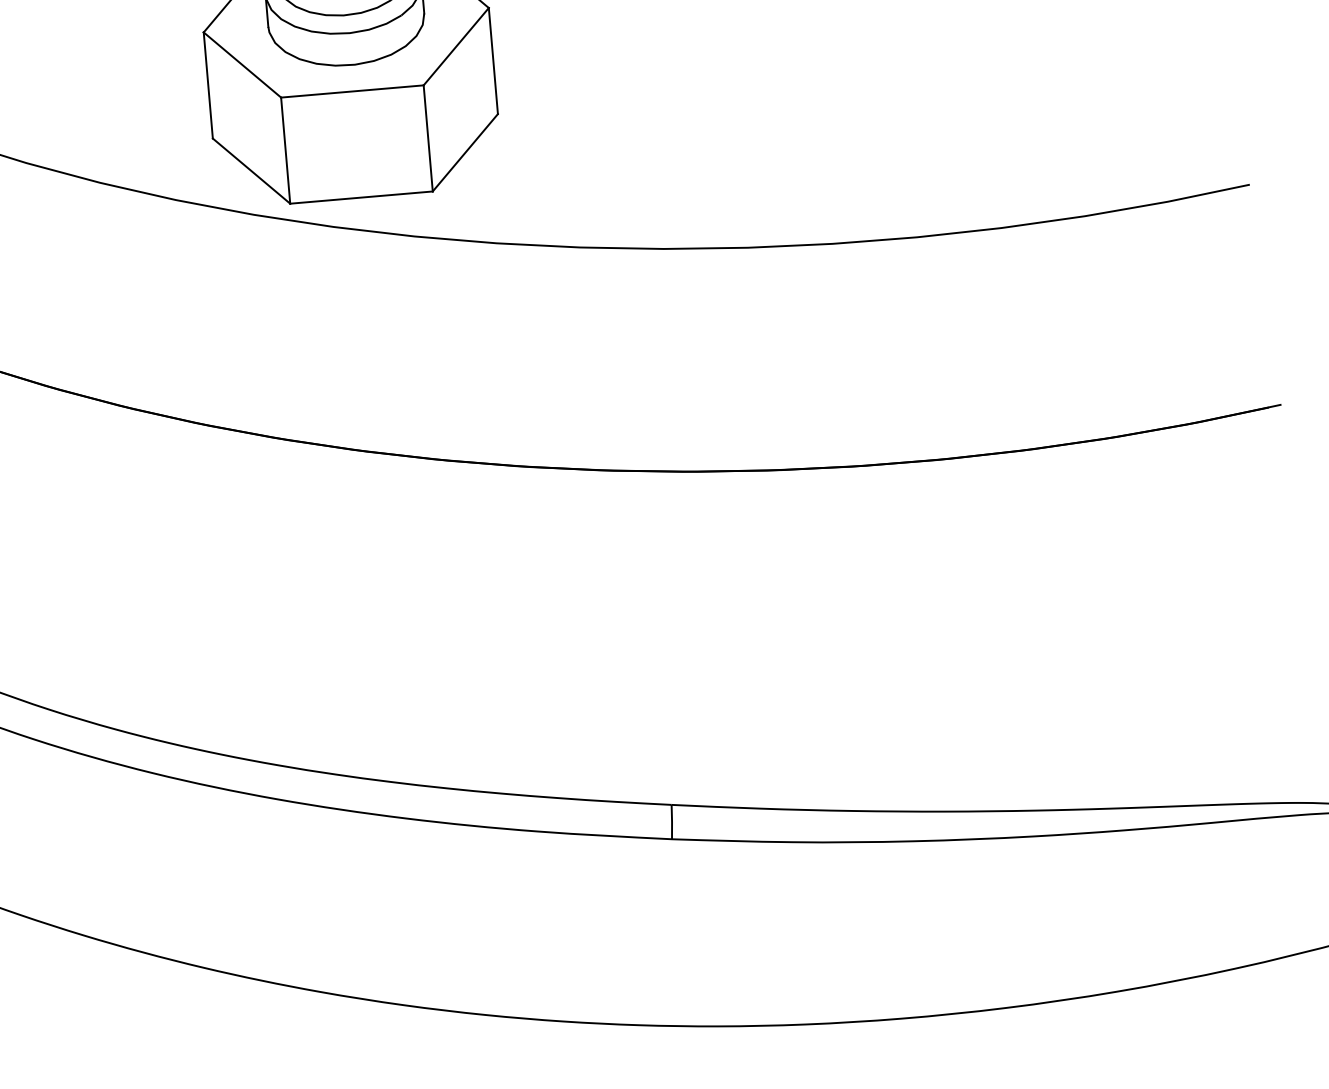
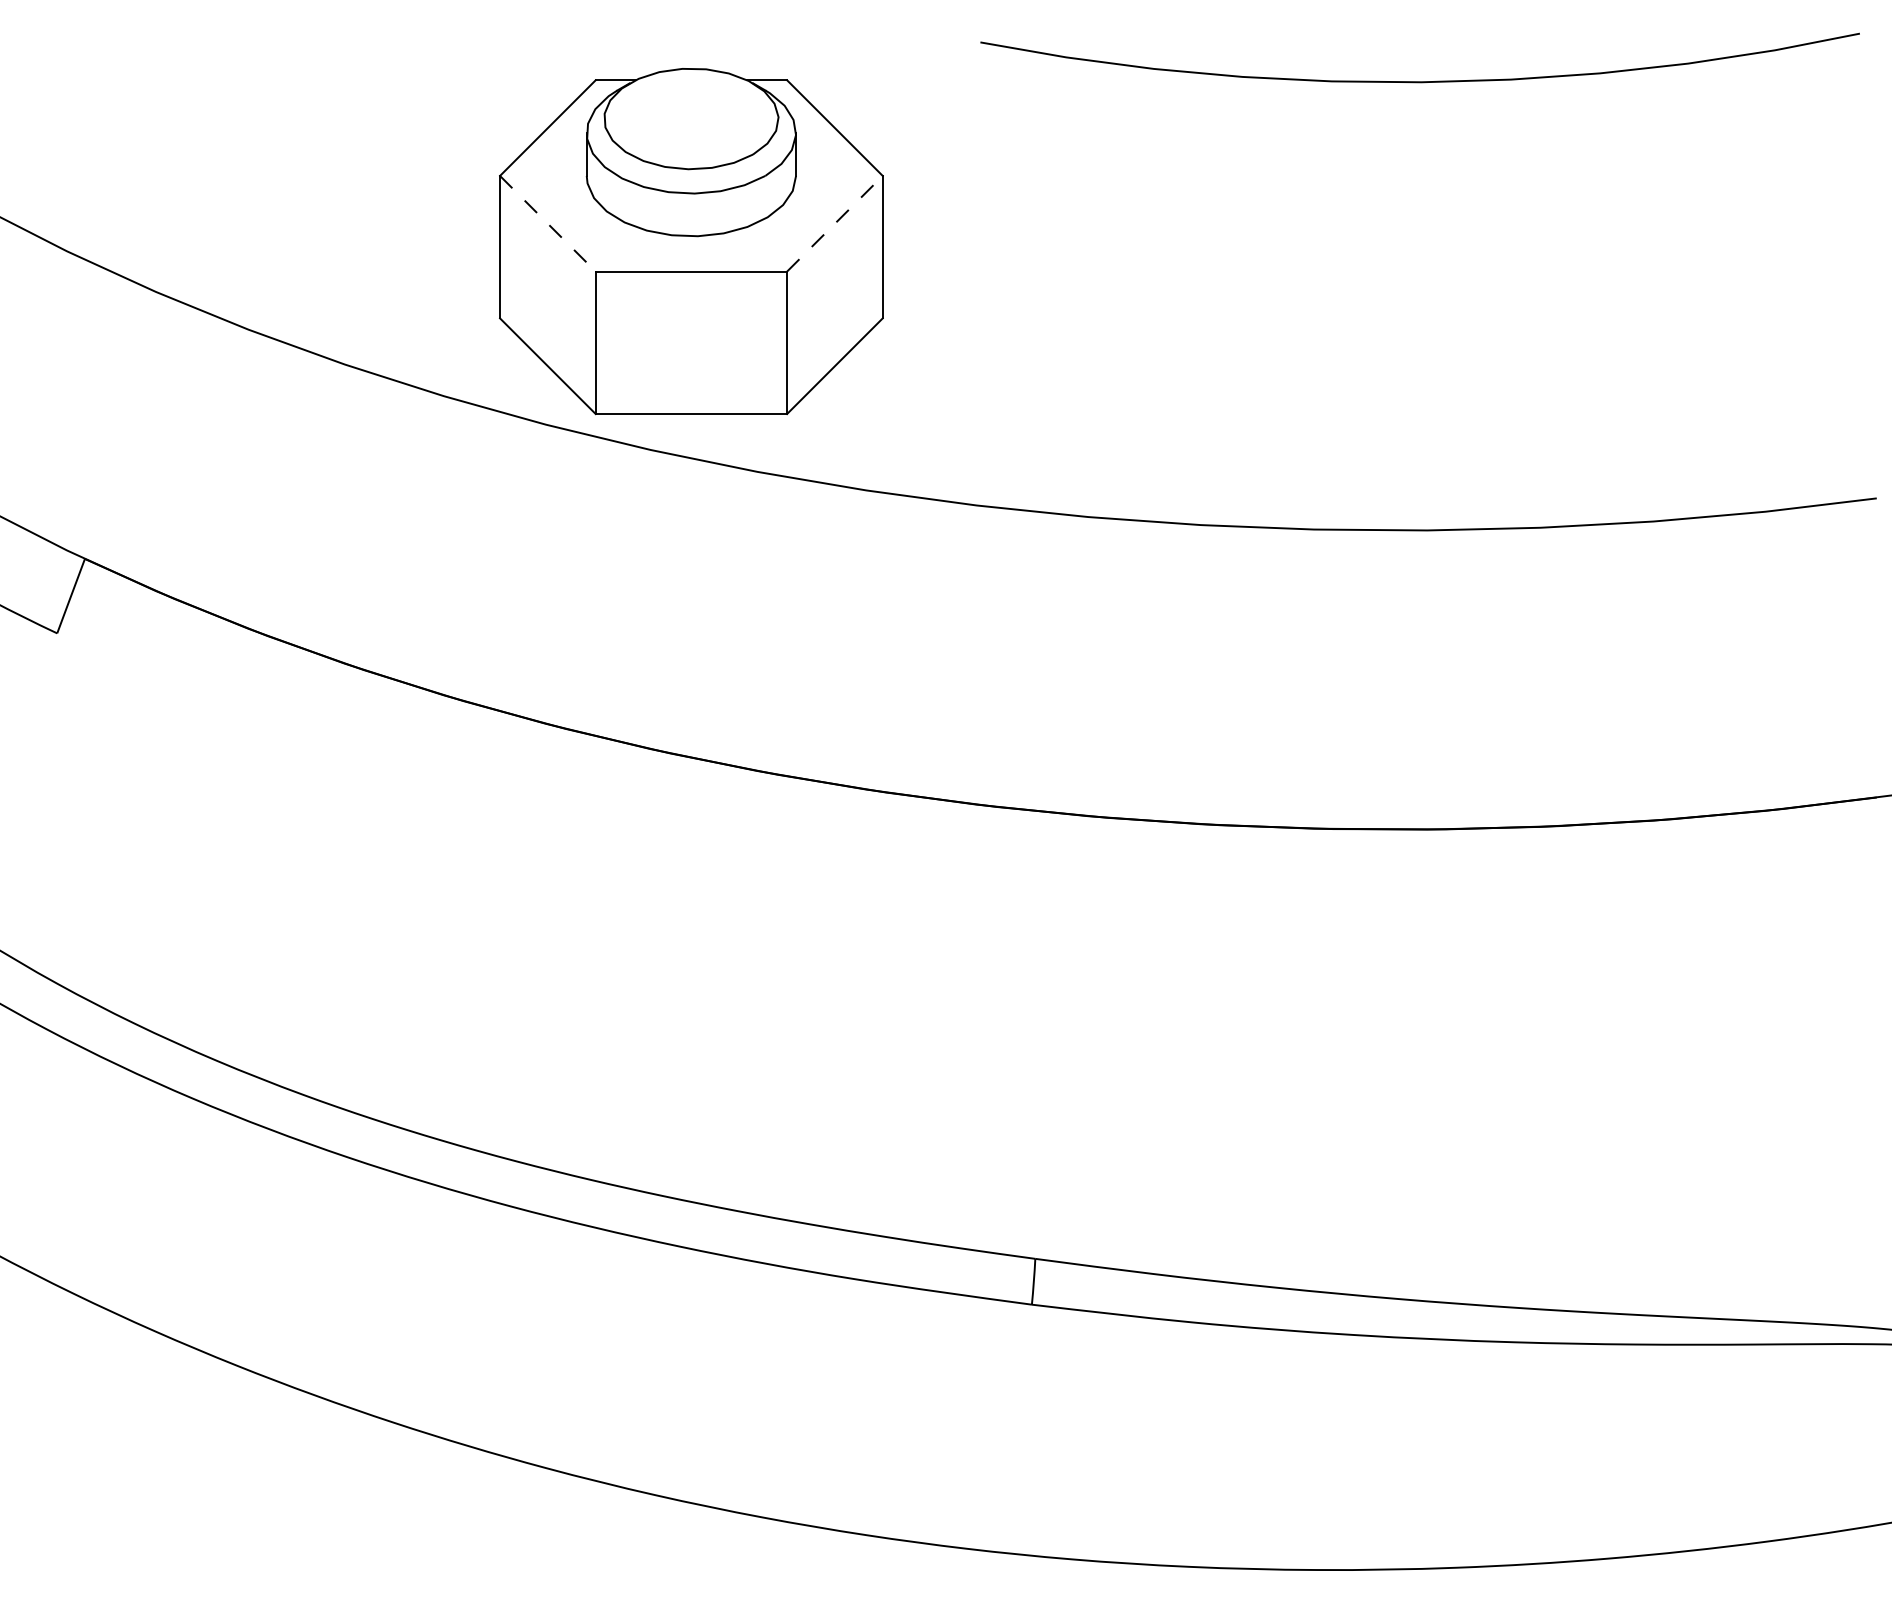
line: (455, 46) -> (834, 223), solid -> dashed
line: (242, 64) -> (547, 223), solid -> dashed

